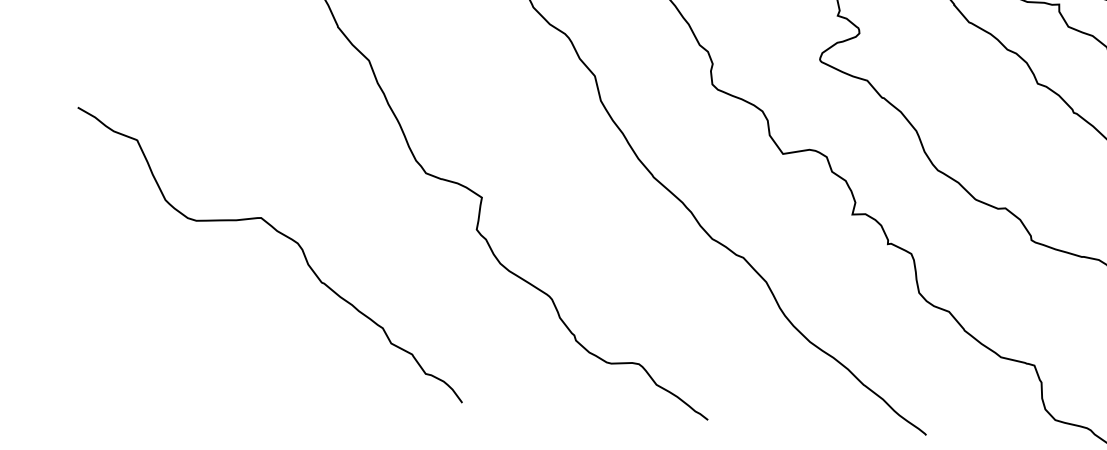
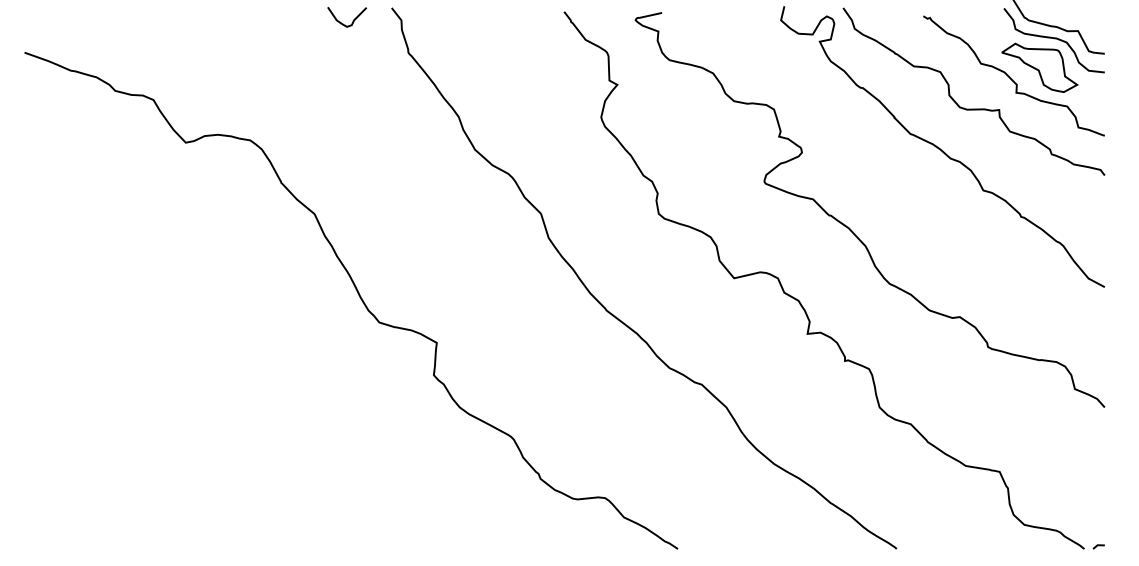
curve: (282, 235) -> (240, 394), removed

